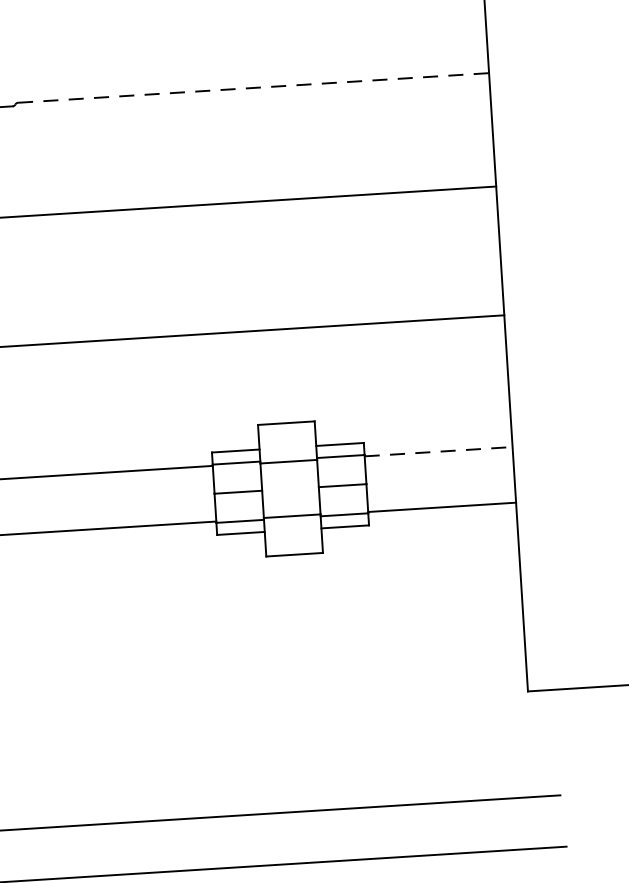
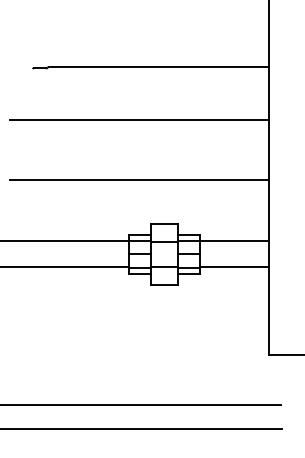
line: (252, 87) -> (158, 66), dashed -> solid
line: (439, 452) -> (234, 241), dashed -> solid

